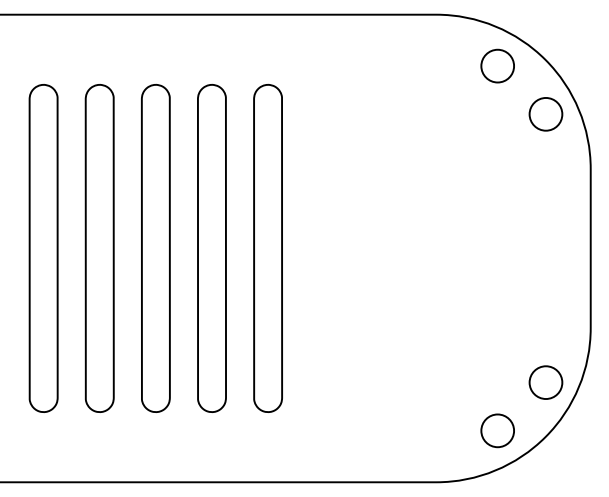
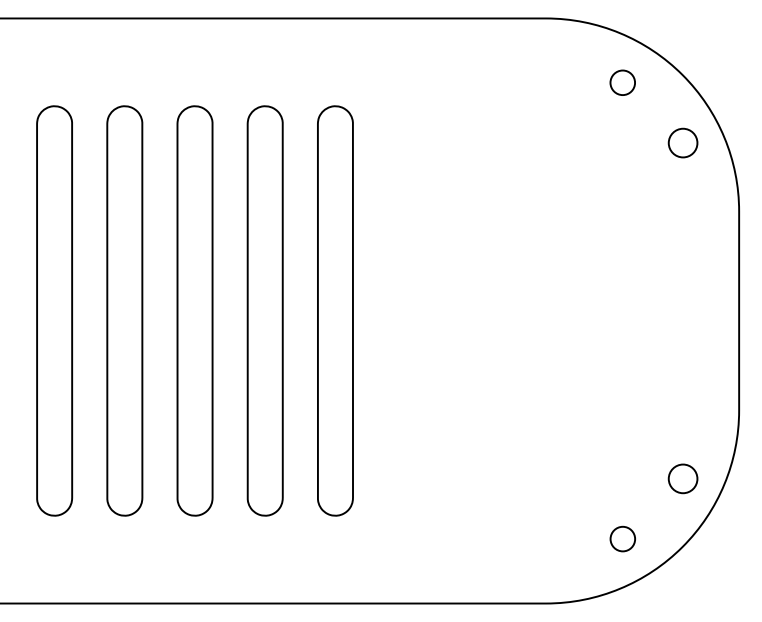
circle: (497, 65) -> (622, 82), size x0.6
circle: (545, 113) -> (682, 142), size x0.7
circle: (545, 382) -> (682, 478), size x0.7
circle: (497, 430) -> (622, 538), size x0.6

